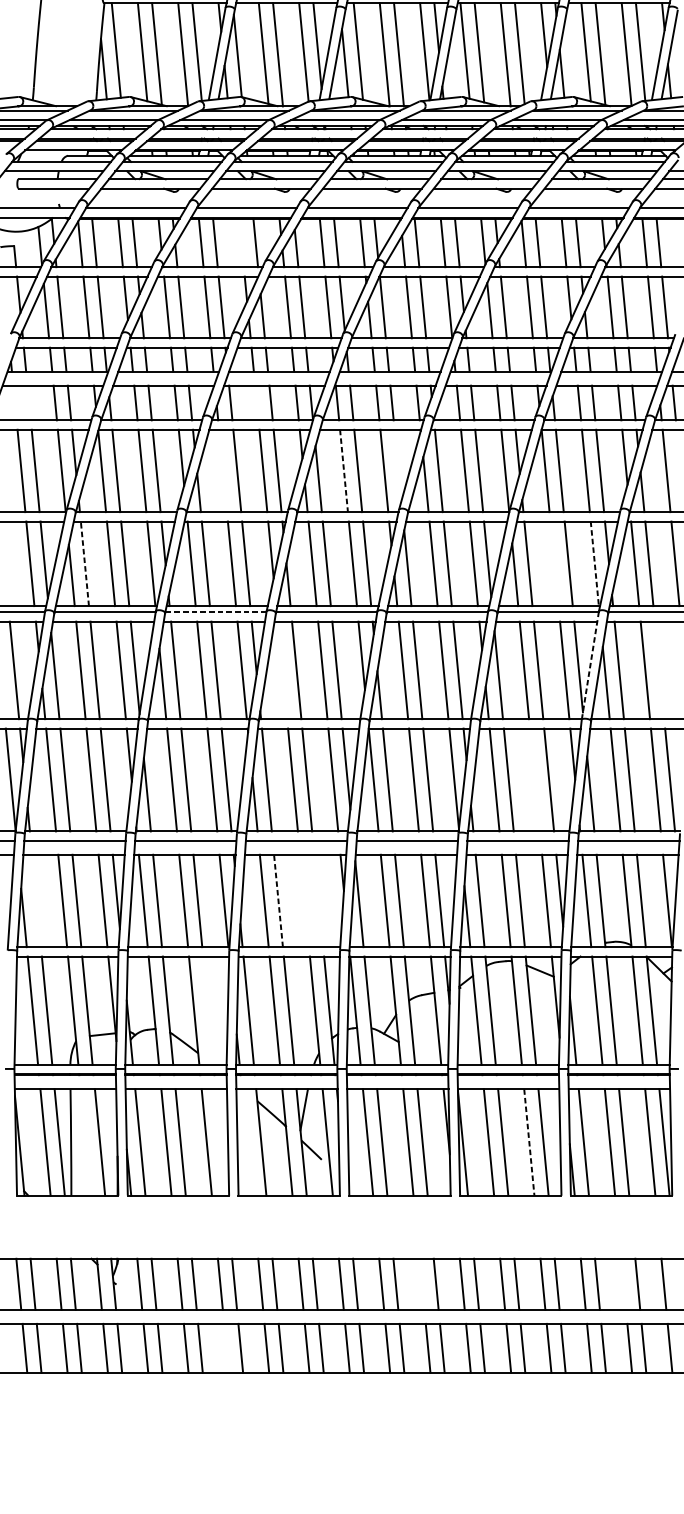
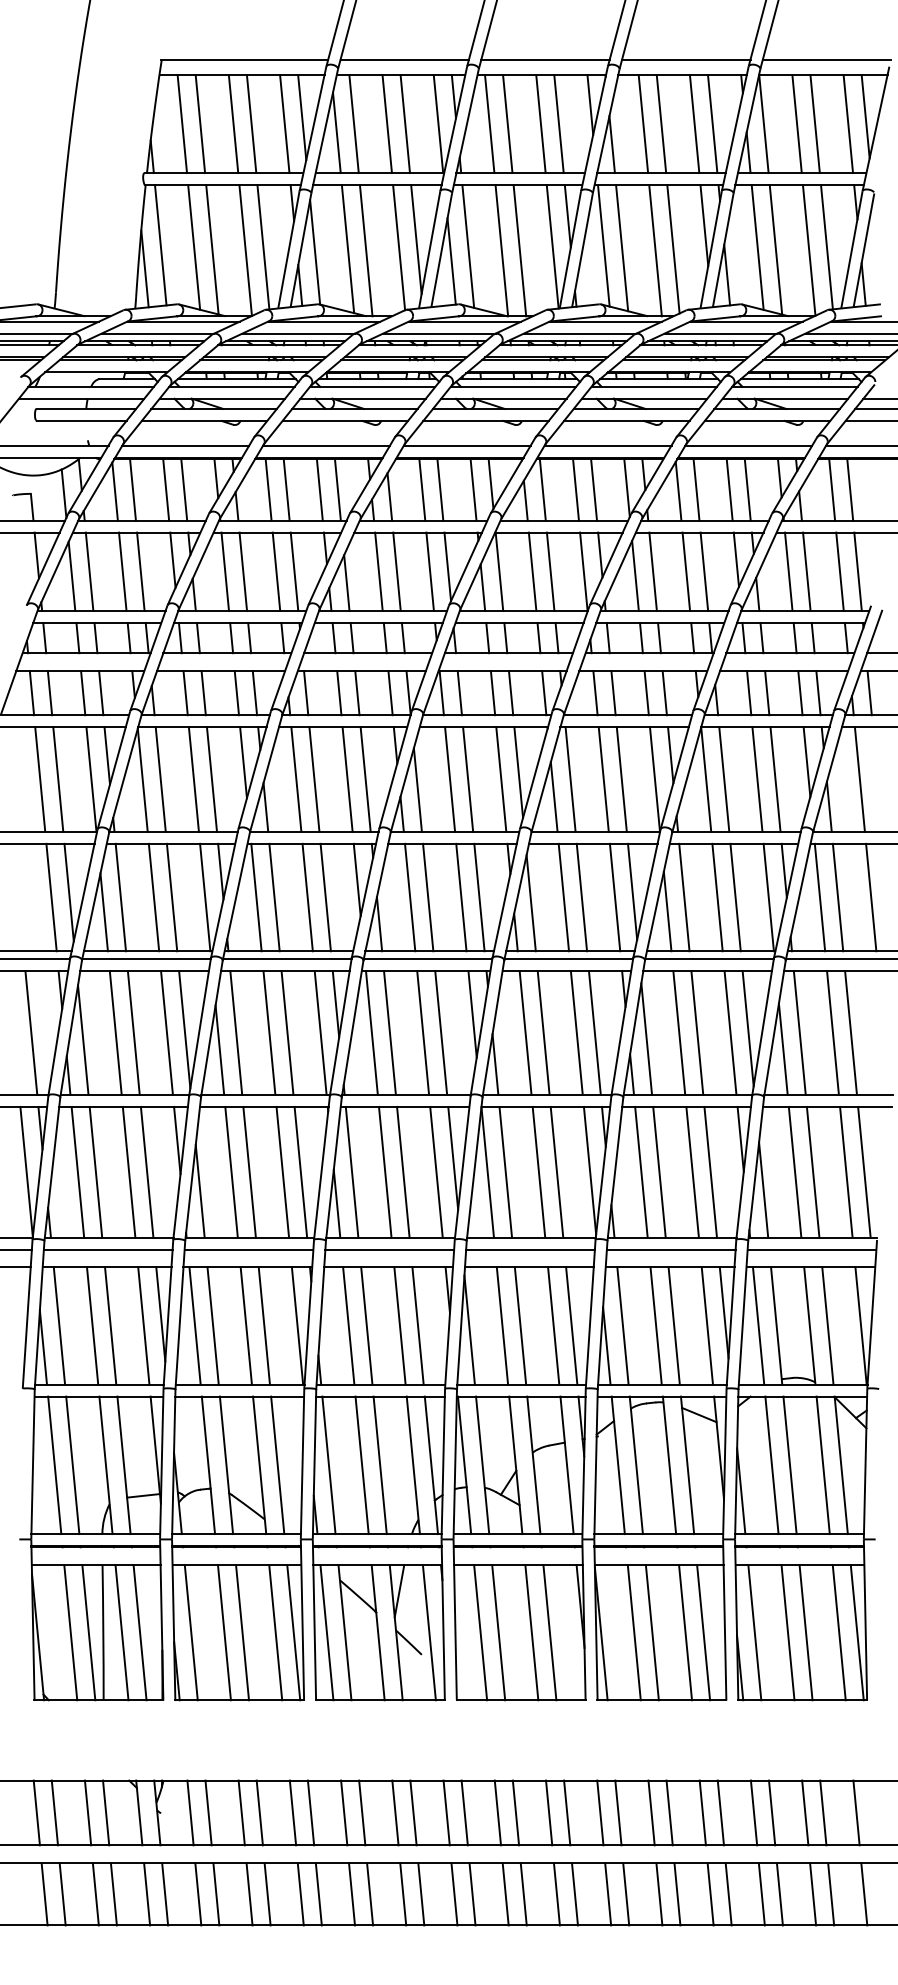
line: (241, 242) -> (319, 489), added
line: (14, 403) -> (31, 693), added
line: (28, 403) -> (49, 693), added
line: (256, 403) -> (339, 693), added
line: (397, 465) -> (518, 772), added
line: (223, 470) -> (296, 779), added
line: (344, 470) -> (450, 779), dashed -> solid
line: (84, 563) -> (120, 897), dashed -> solid
line: (554, 563) -> (717, 897), added
line: (594, 563) -> (768, 897), dashed -> solid
line: (215, 612) -> (286, 959), dashed -> solid
line: (590, 666) -> (763, 1027), dashed -> solid
line: (282, 670) -> (371, 1032), added
line: (659, 670) -> (850, 1032), added
line: (534, 779) -> (692, 1171), added
line: (36, 900) -> (59, 1325), added
line: (278, 900) -> (366, 1325), dashed -> solid
line: (304, 900) -> (399, 1325), added
line: (318, 900) -> (417, 1325), added
line: (208, 1010) -> (277, 1465), added
line: (85, 1142) -> (121, 1632), added
line: (220, 1142) -> (293, 1632), added
line: (246, 1142) -> (326, 1632), added
line: (529, 1142) -> (685, 1632), dashed -> solid
line: (422, 1283) -> (549, 1812), added
line: (623, 1283) -> (805, 1812), added
line: (226, 1348) -> (300, 1894), added

